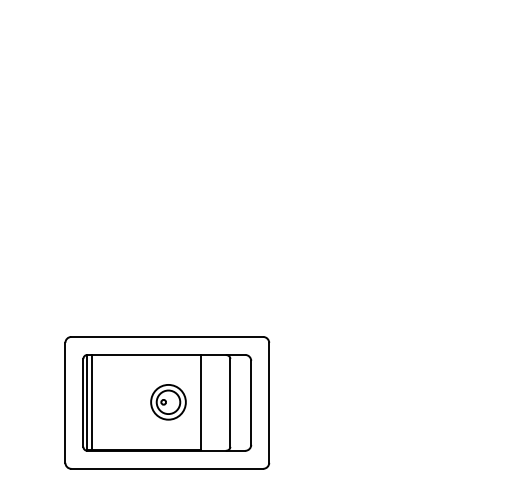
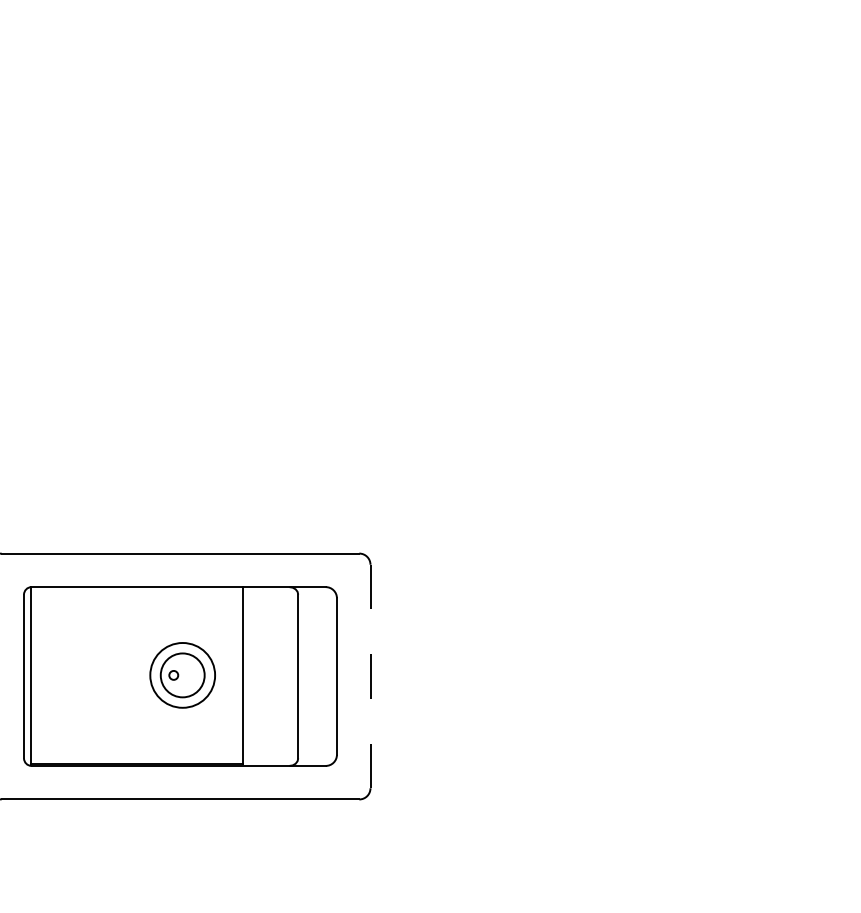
line: (91, 401) -> (39, 673), removed
line: (269, 402) -> (371, 675), solid -> dashed

